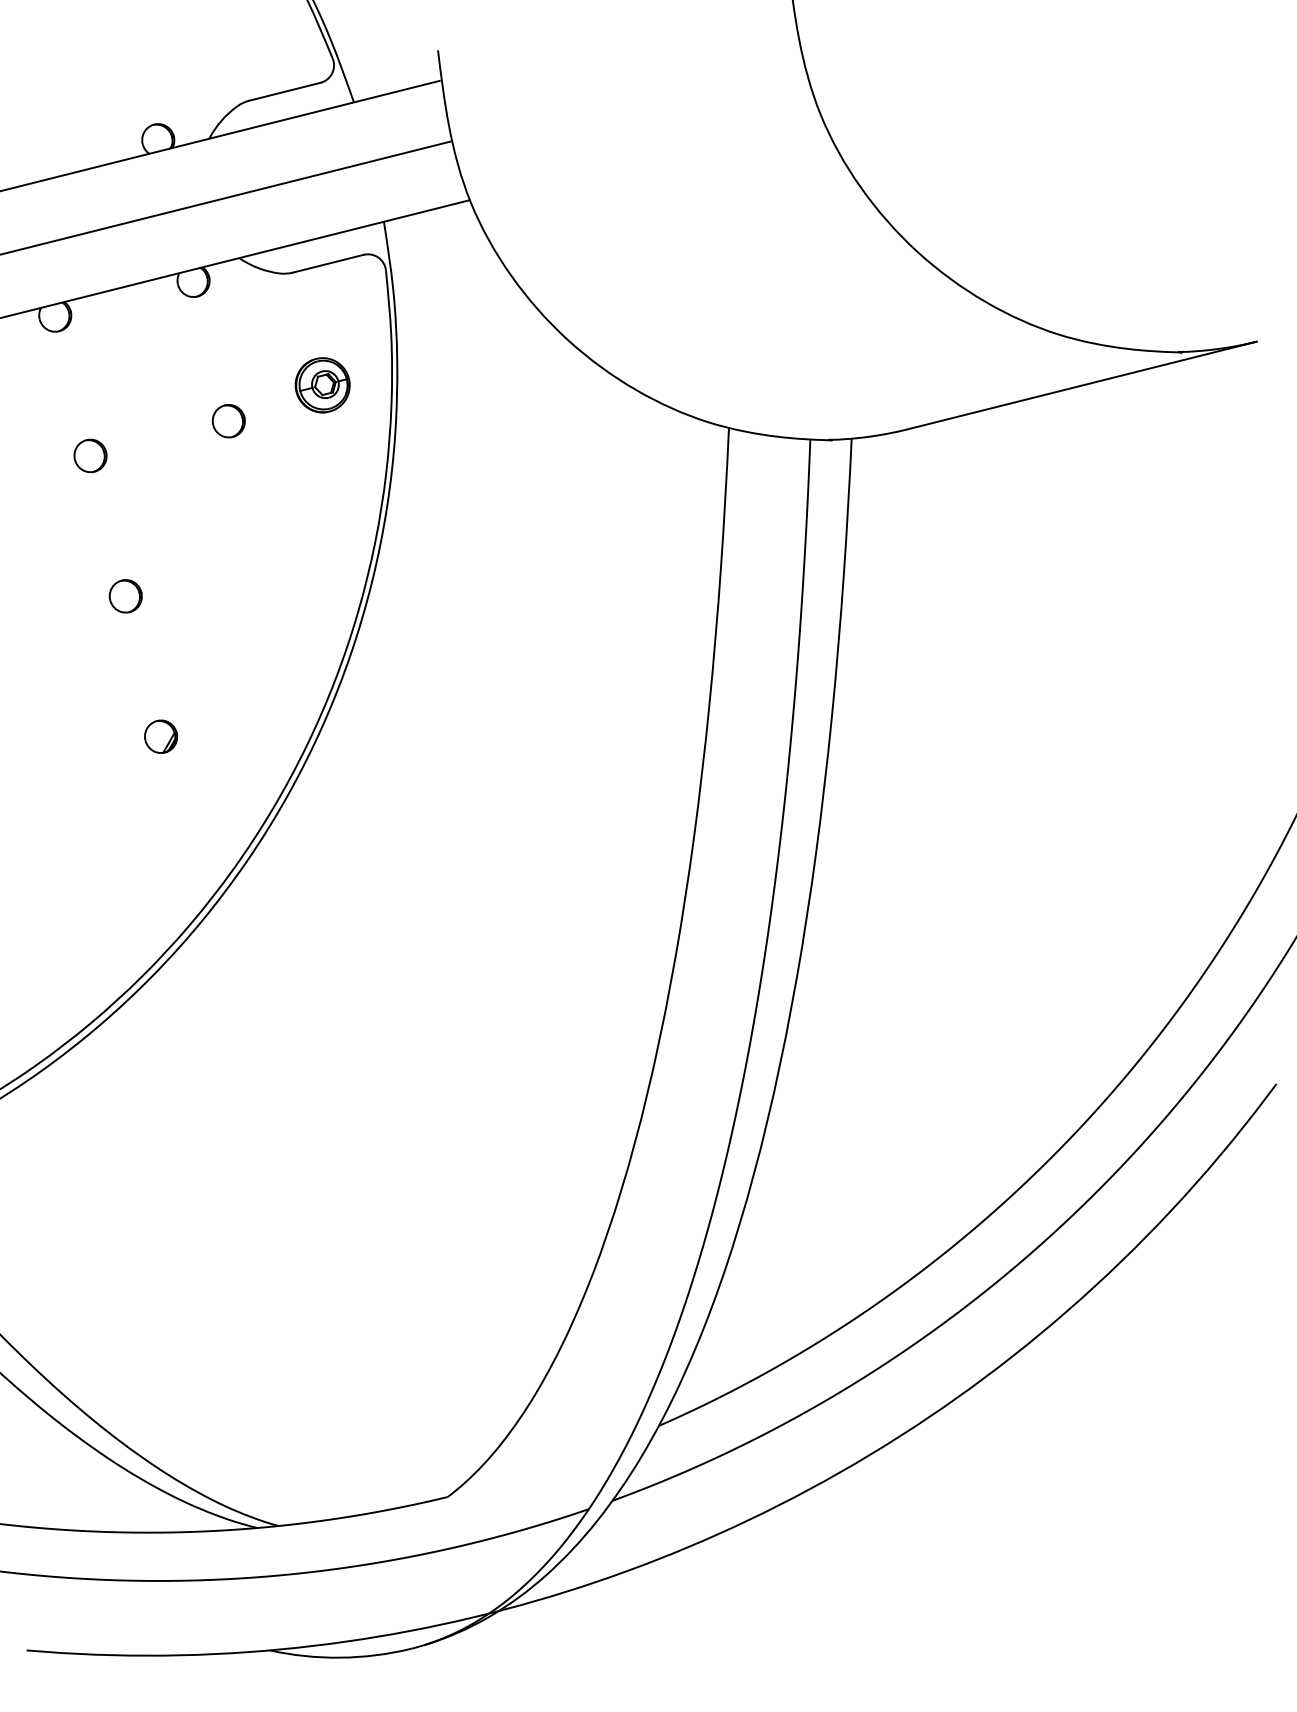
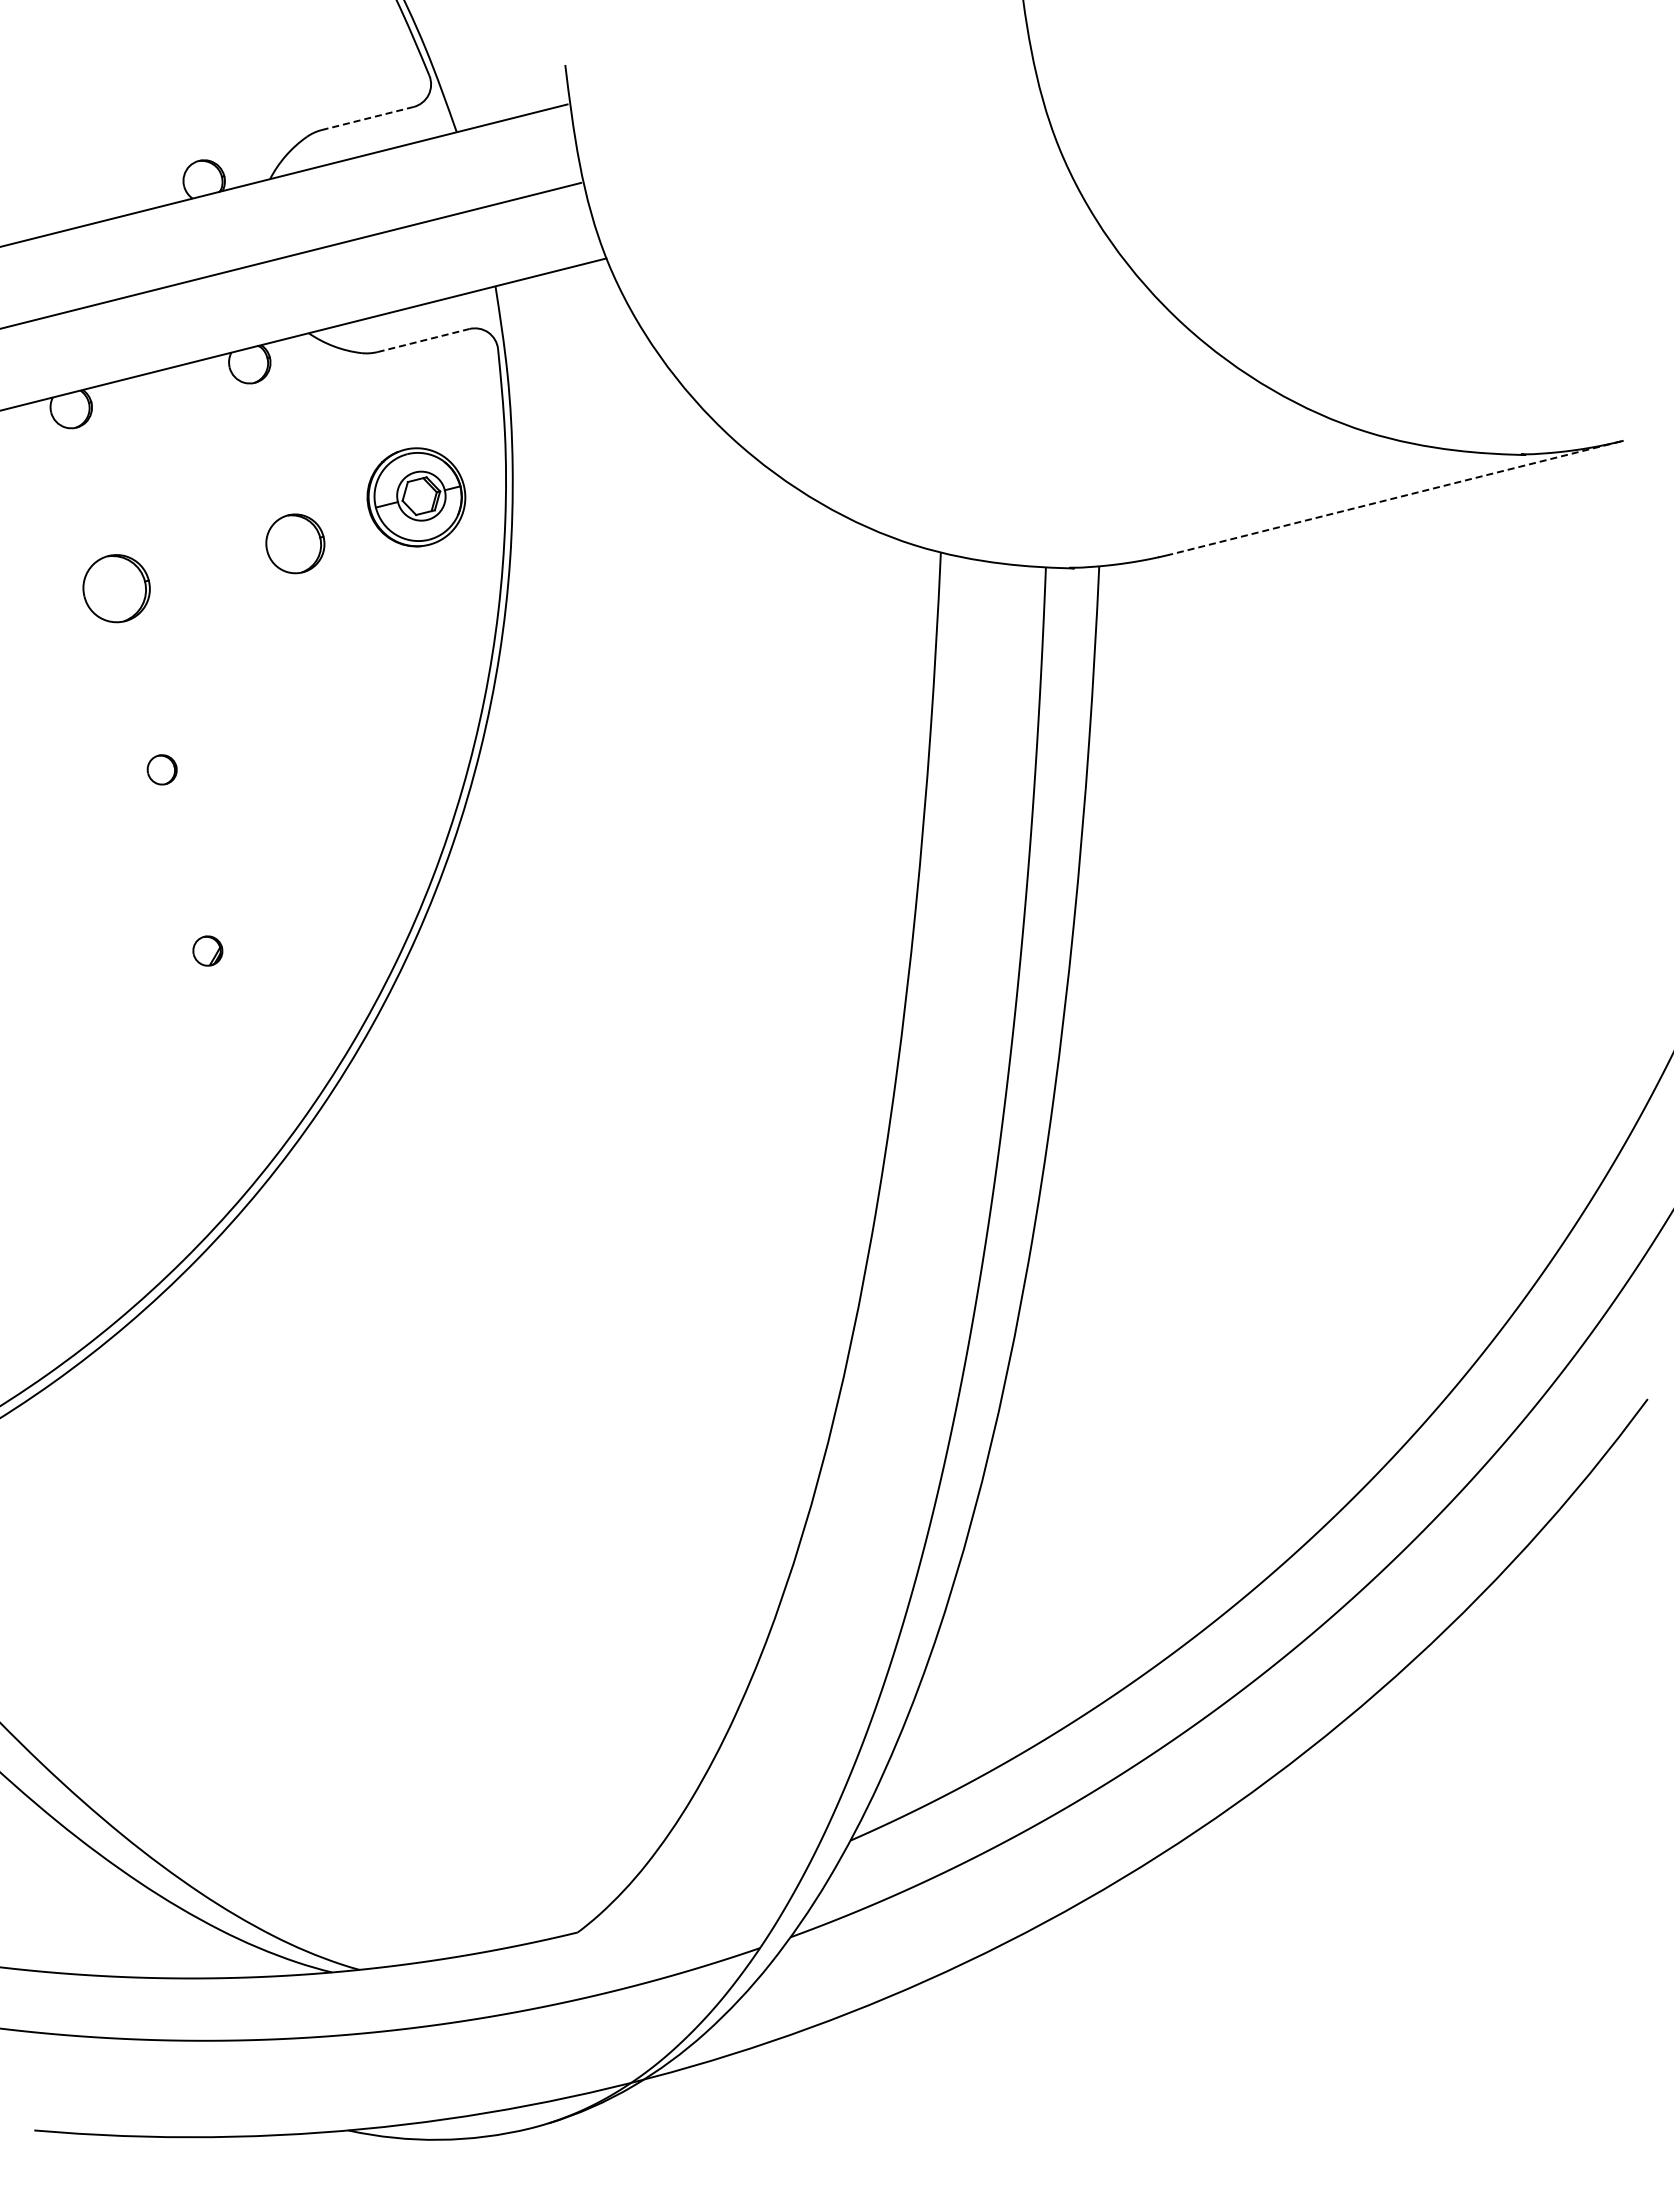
line: (284, 91) -> (367, 118), solid -> dashed
line: (328, 263) -> (424, 340), solid -> dashed
part: (322, 385) -> (416, 497), size x1.4
line: (1081, 385) -> (1396, 497), solid -> dashed
part: (228, 421) -> (294, 543), size x1.4
part: (90, 455) -> (116, 588), size x1.6
part: (125, 596) -> (161, 769), size x0.7
part: (160, 736) -> (207, 950), size x0.7

